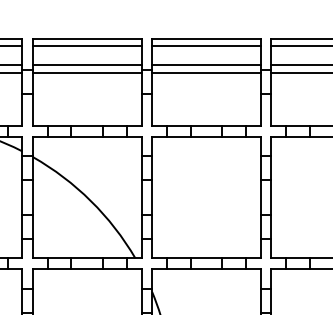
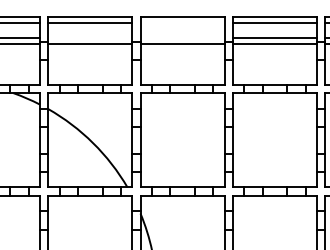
line: (206, 45) -> (182, 22), removed
line: (87, 64) -> (90, 37), removed
line: (206, 64) -> (182, 37), removed

